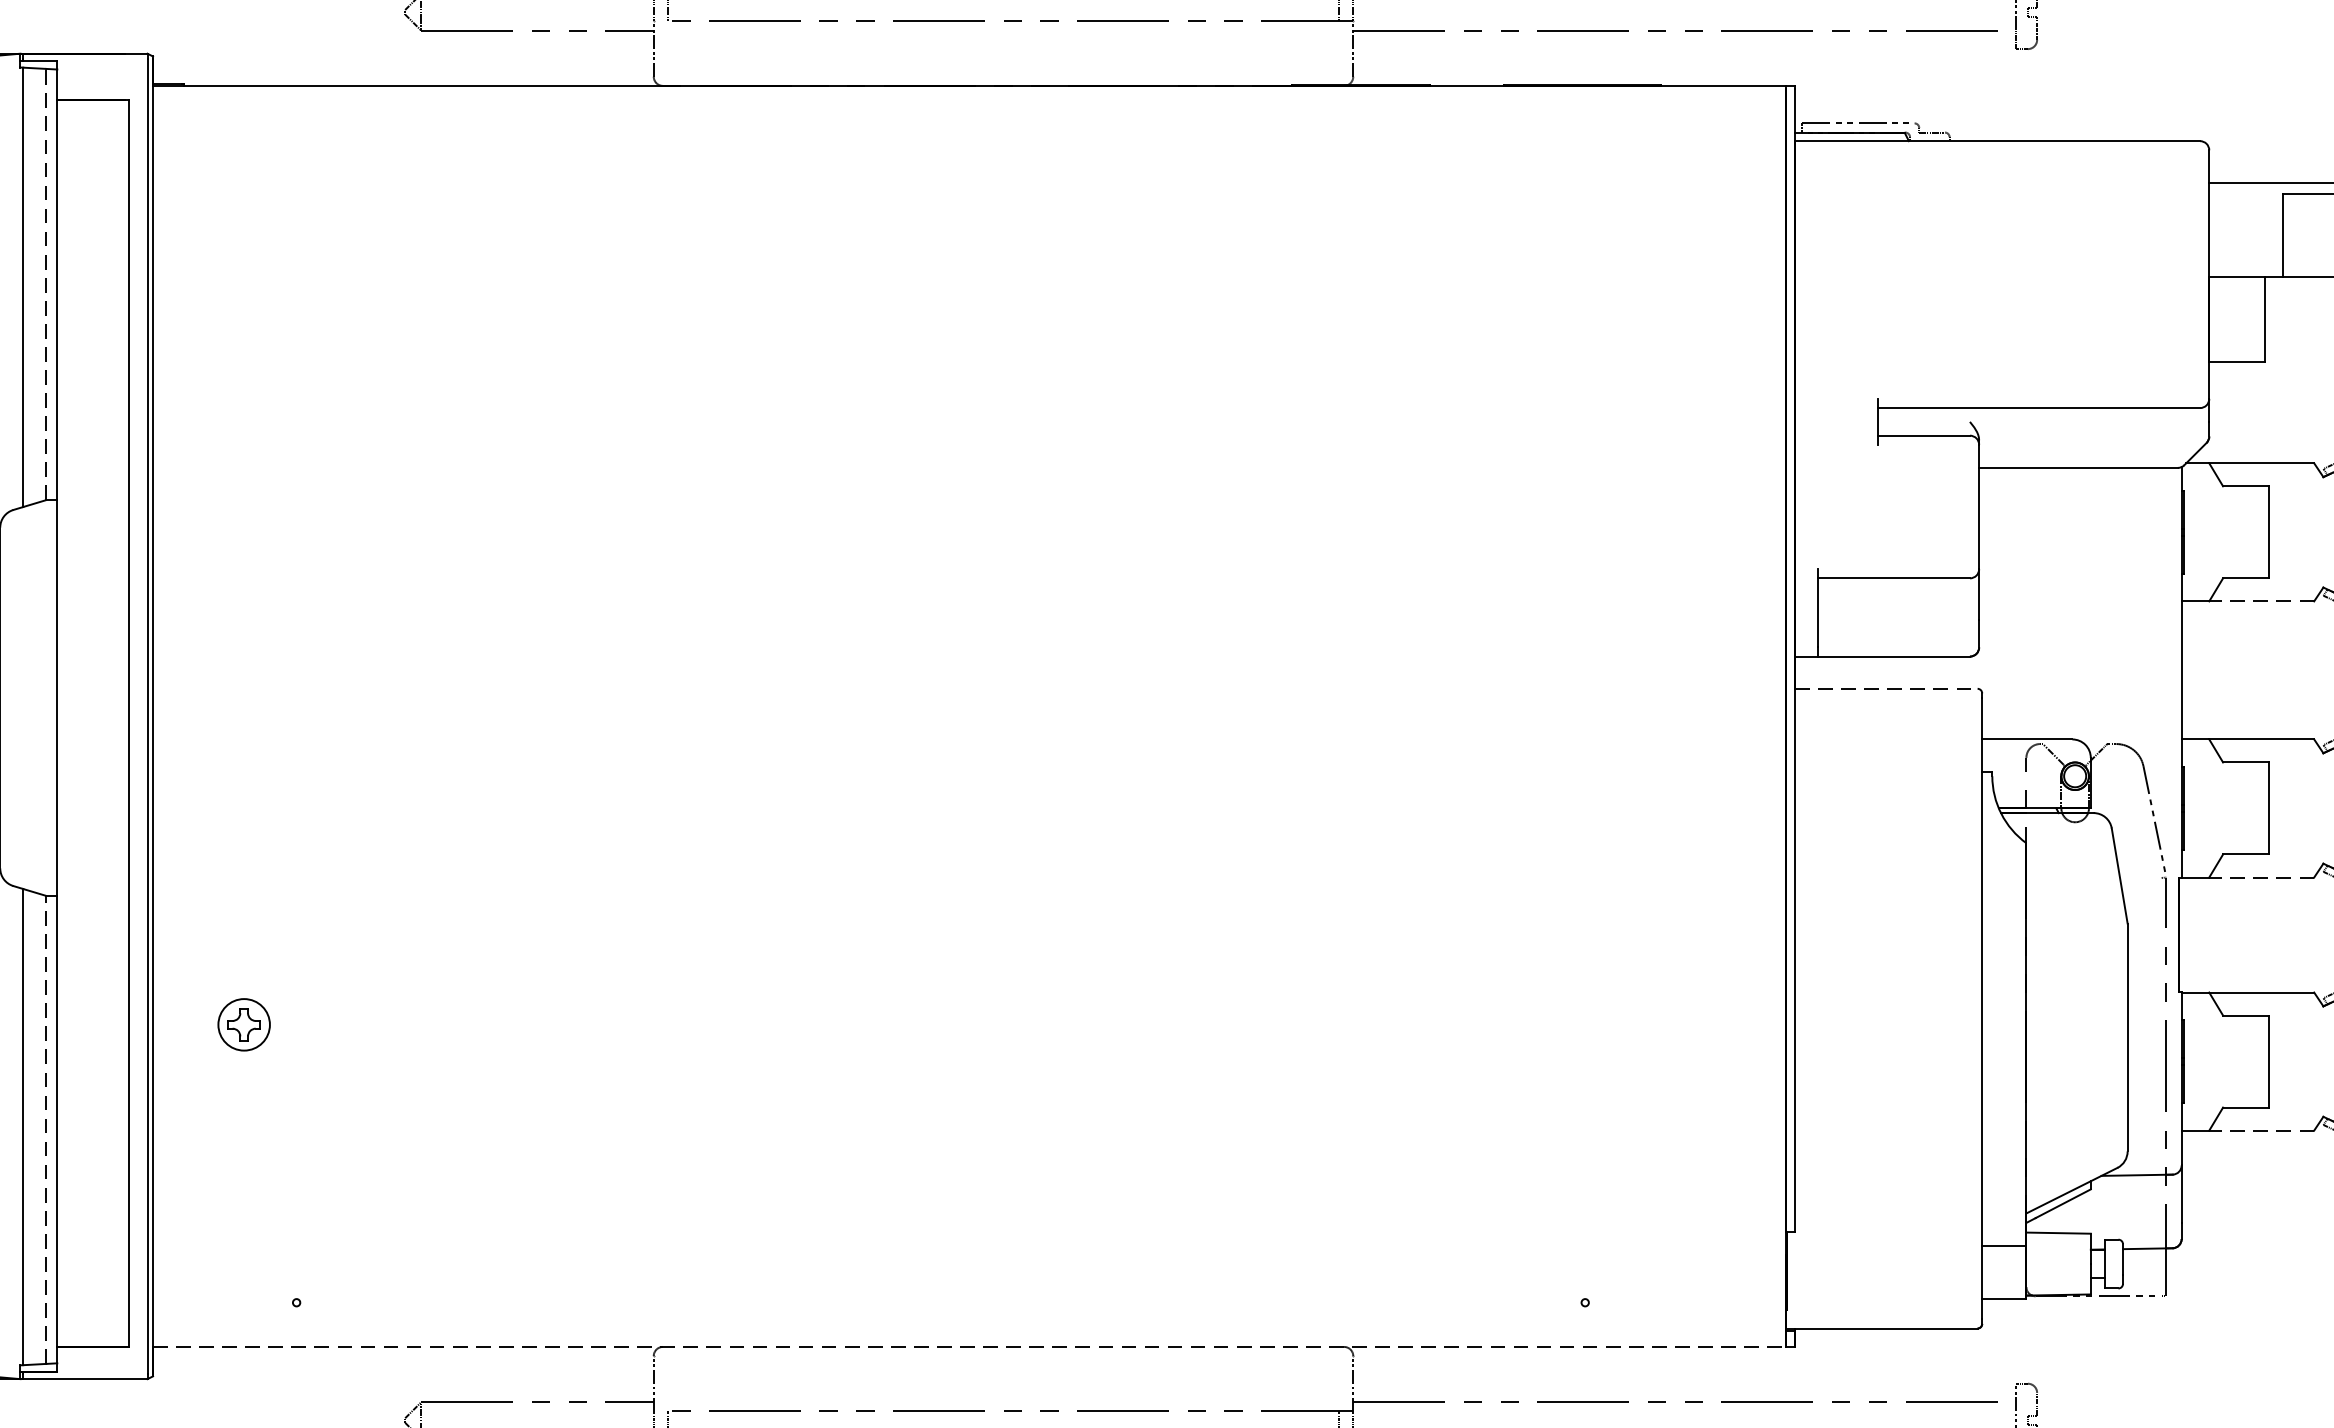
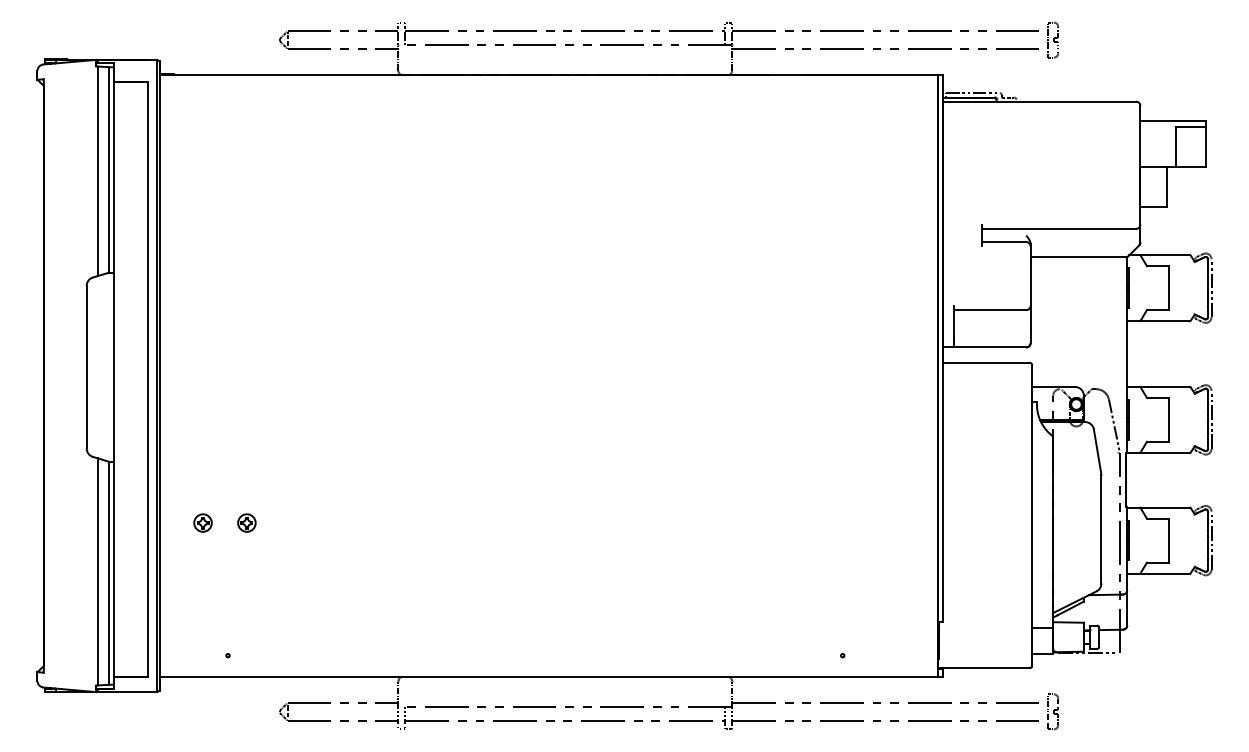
line: (45, 283) -> (108, 169), dashed -> solid
line: (2259, 602) -> (1164, 321), dashed -> solid
line: (1886, 688) -> (986, 362), dashed -> solid
line: (2259, 876) -> (1164, 452), dashed -> solid
part: (243, 1023) -> (202, 522), size x0.71
part: (335, 1023) -> (246, 522), added
line: (45, 1130) -> (108, 573), dashed -> solid
line: (2259, 1130) -> (1164, 573), dashed -> solid
line: (970, 1346) -> (549, 676), dashed -> solid

